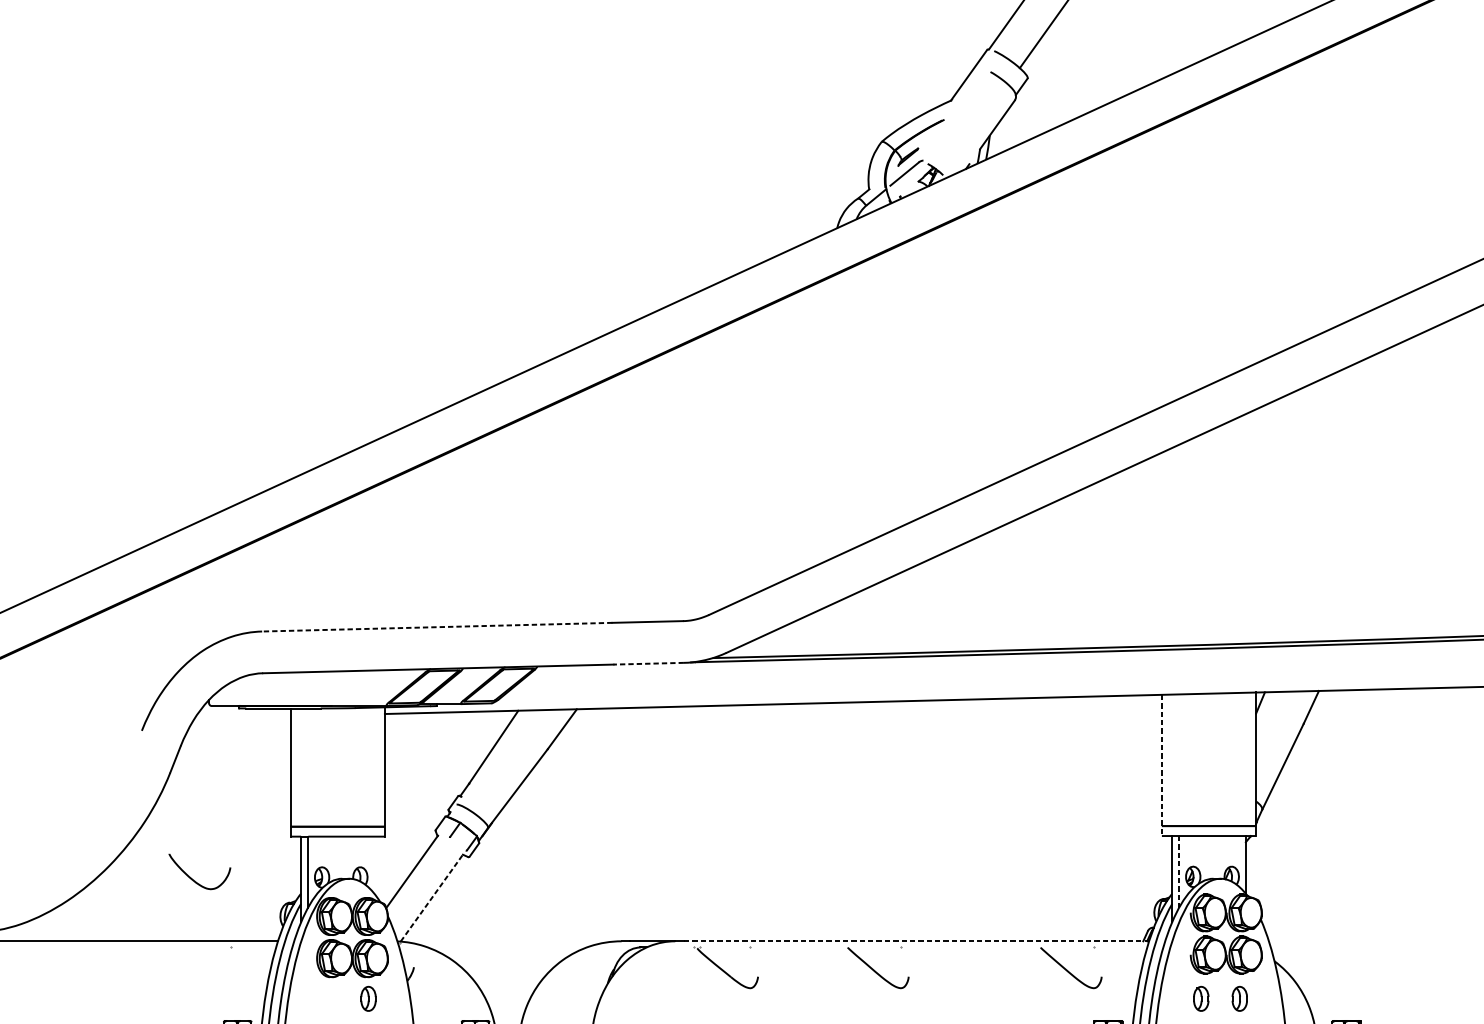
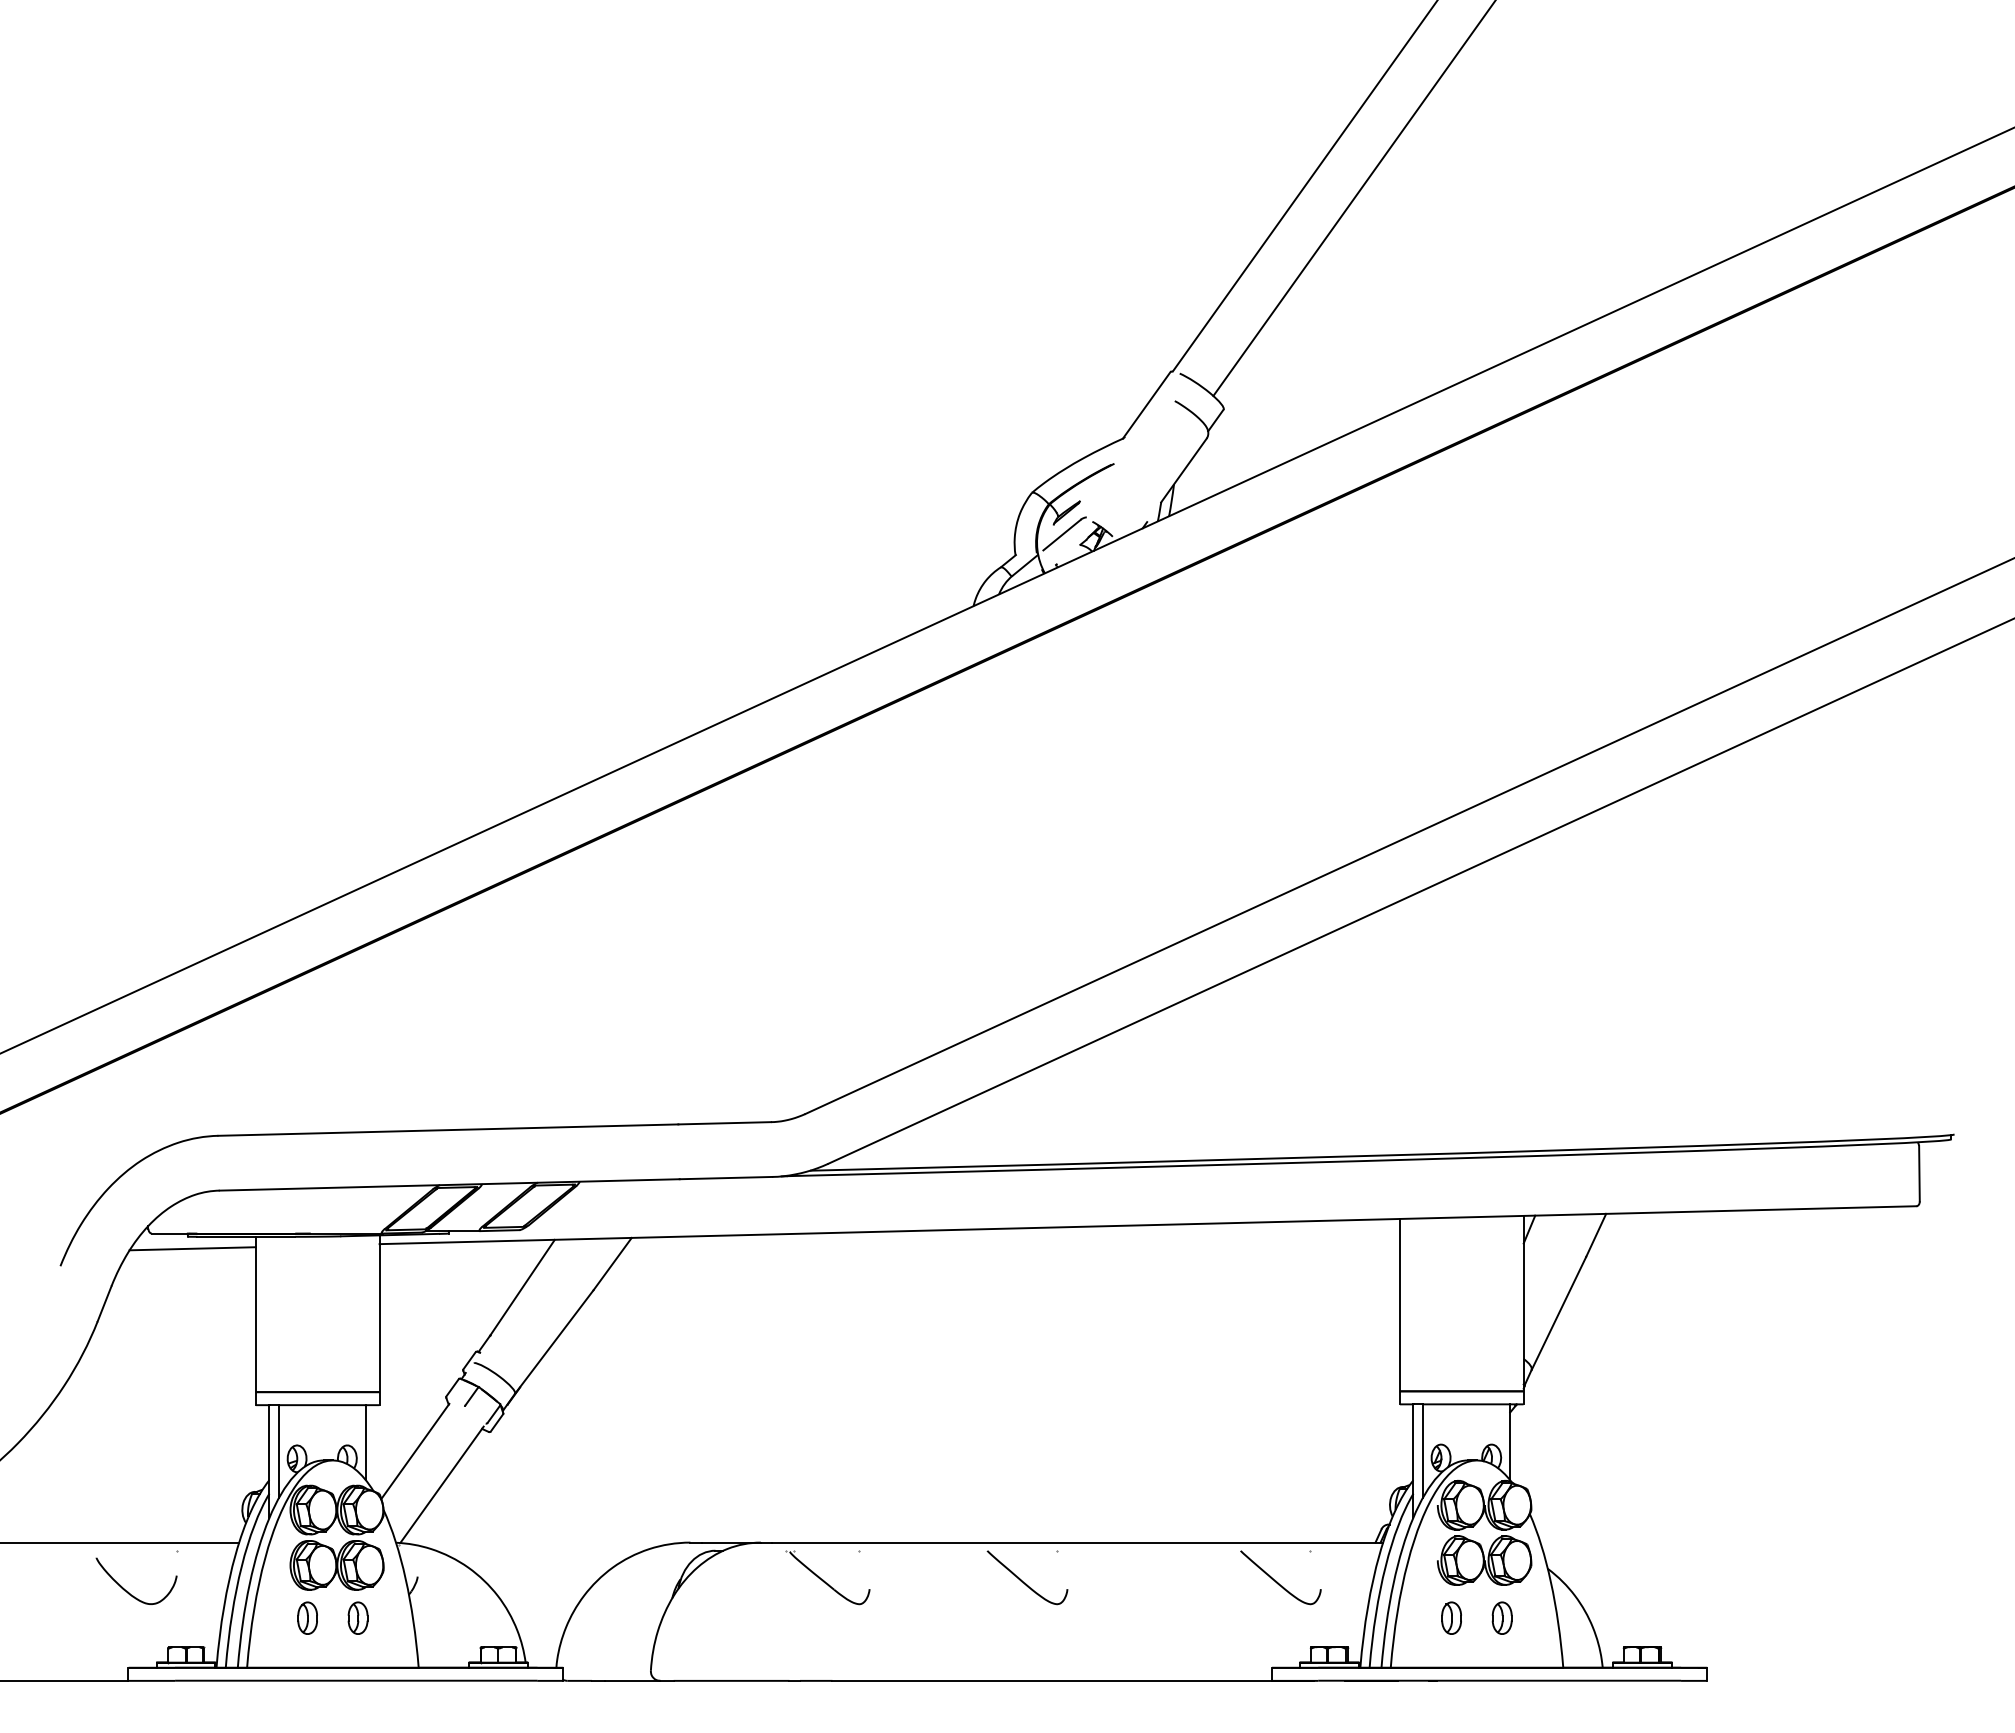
line: (436, 627) -> (447, 1130), dashed -> solid
line: (648, 664) -> (725, 1178), dashed -> solid
line: (242, 717) -> (192, 1248), added
line: (1161, 765) -> (1399, 1311), dashed -> solid
line: (374, 865) -> (365, 1442), added
line: (1179, 871) -> (1422, 1451), dashed -> solid
part: (193, 879) -> (128, 1591), moved
line: (432, 897) -> (442, 1484), dashed -> solid
line: (916, 941) -> (1077, 1542), dashed -> solid
part: (330, 998) -> (307, 1617), added

